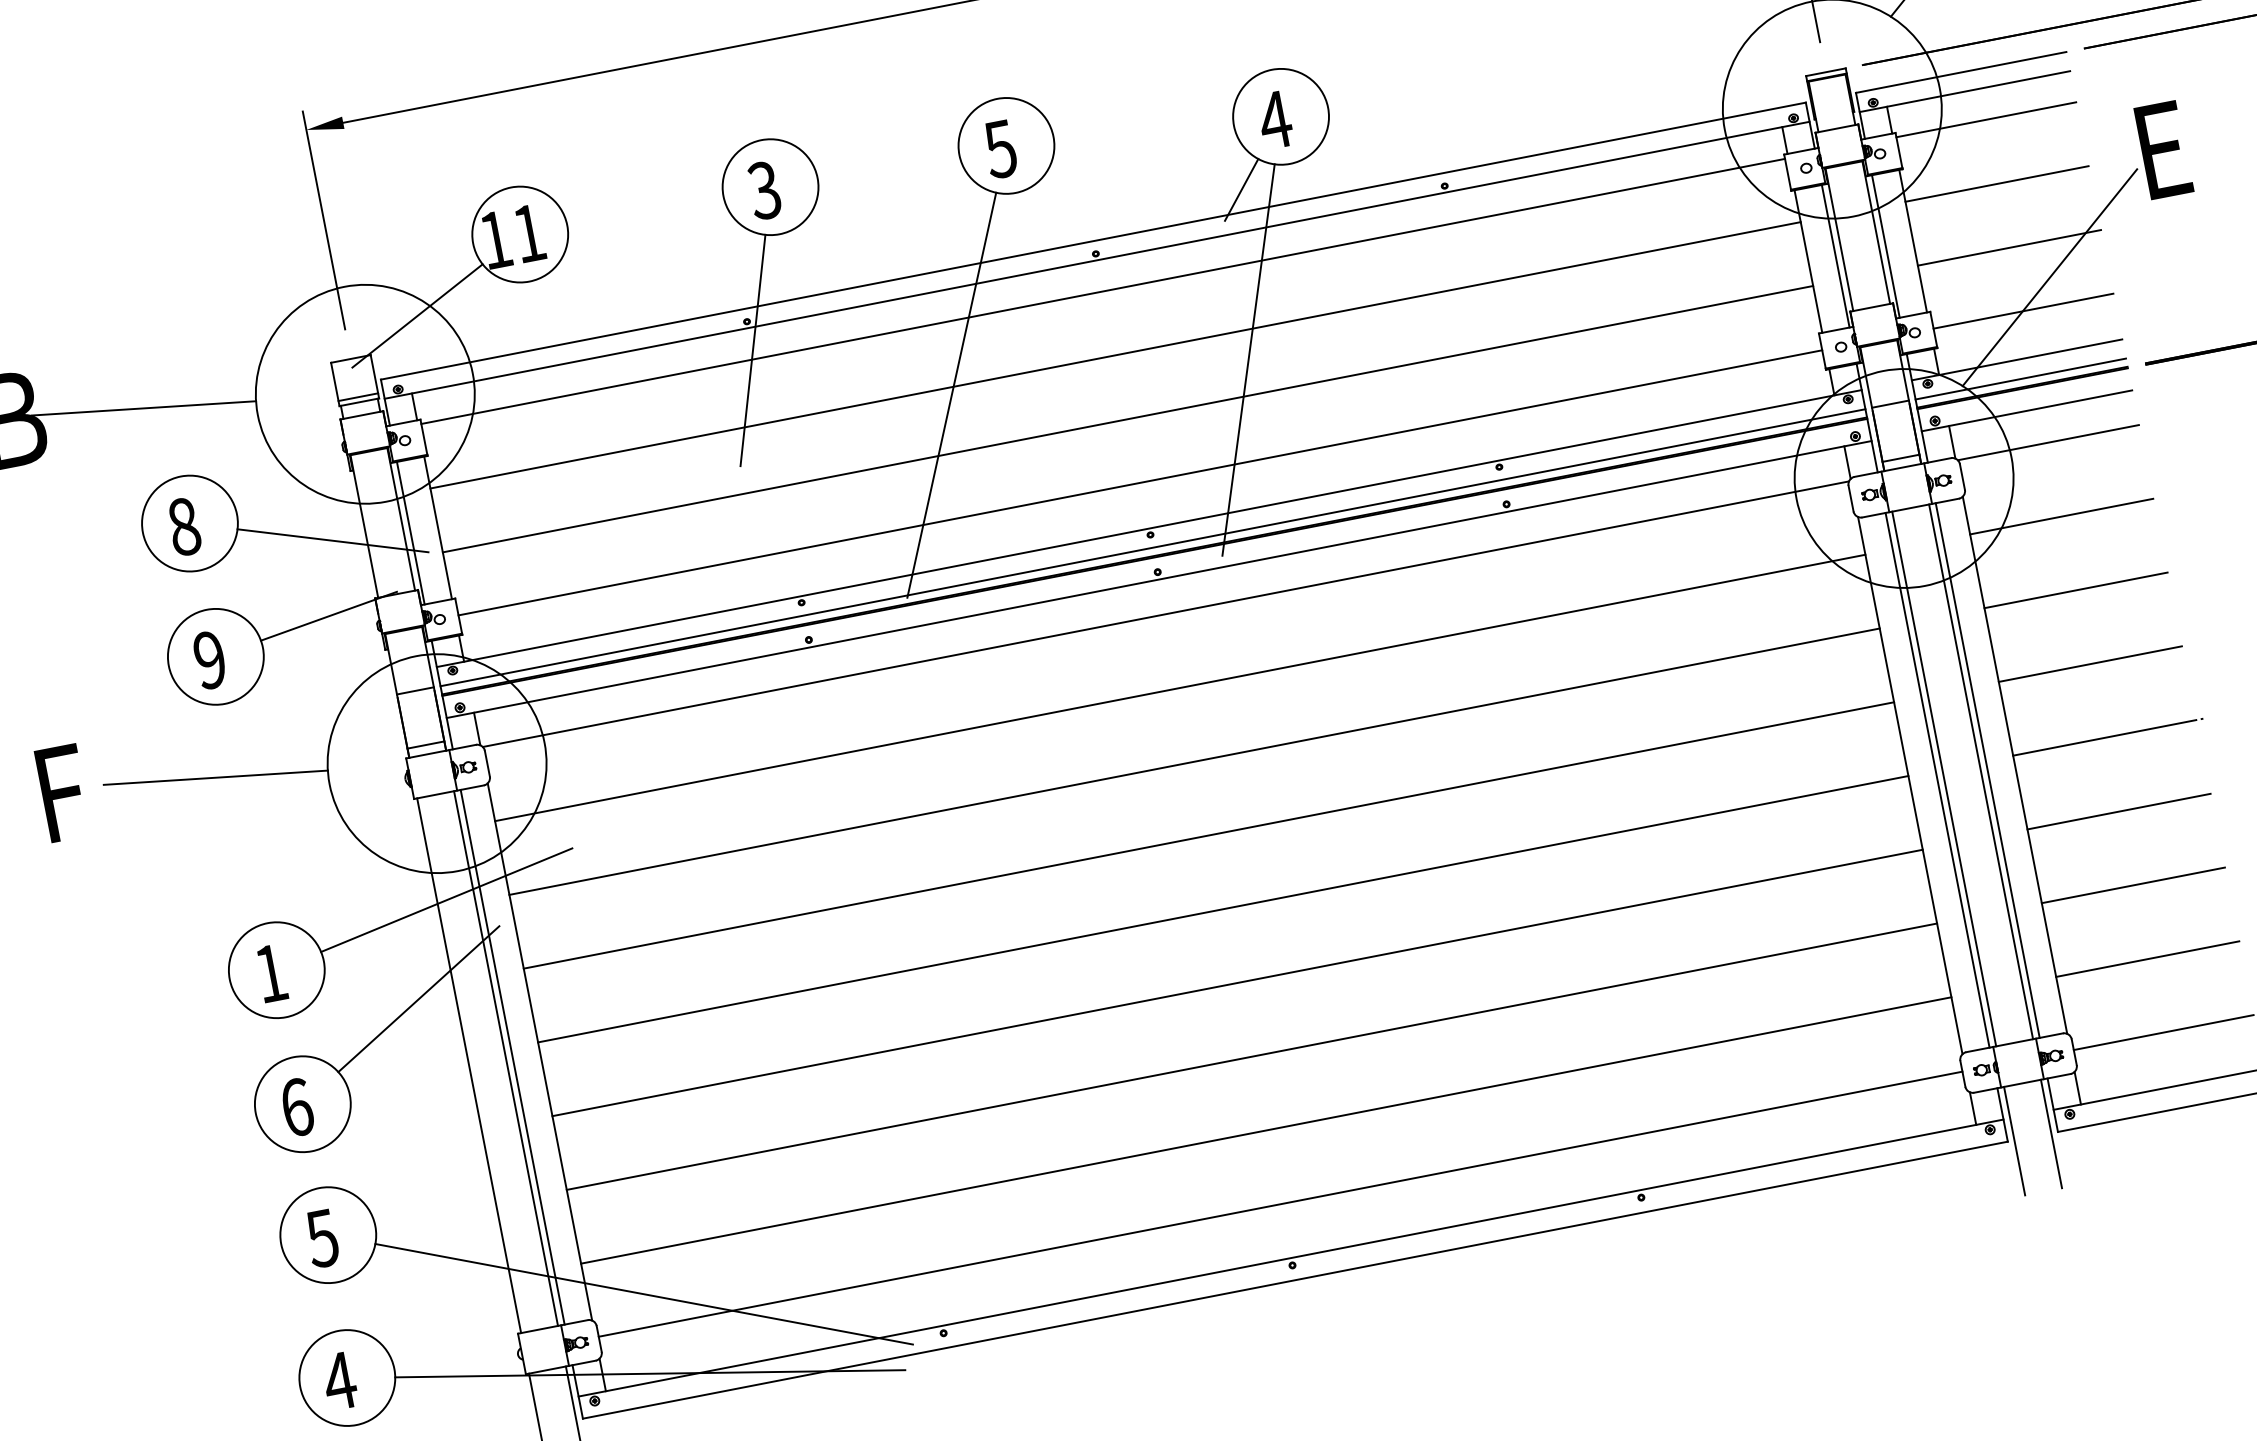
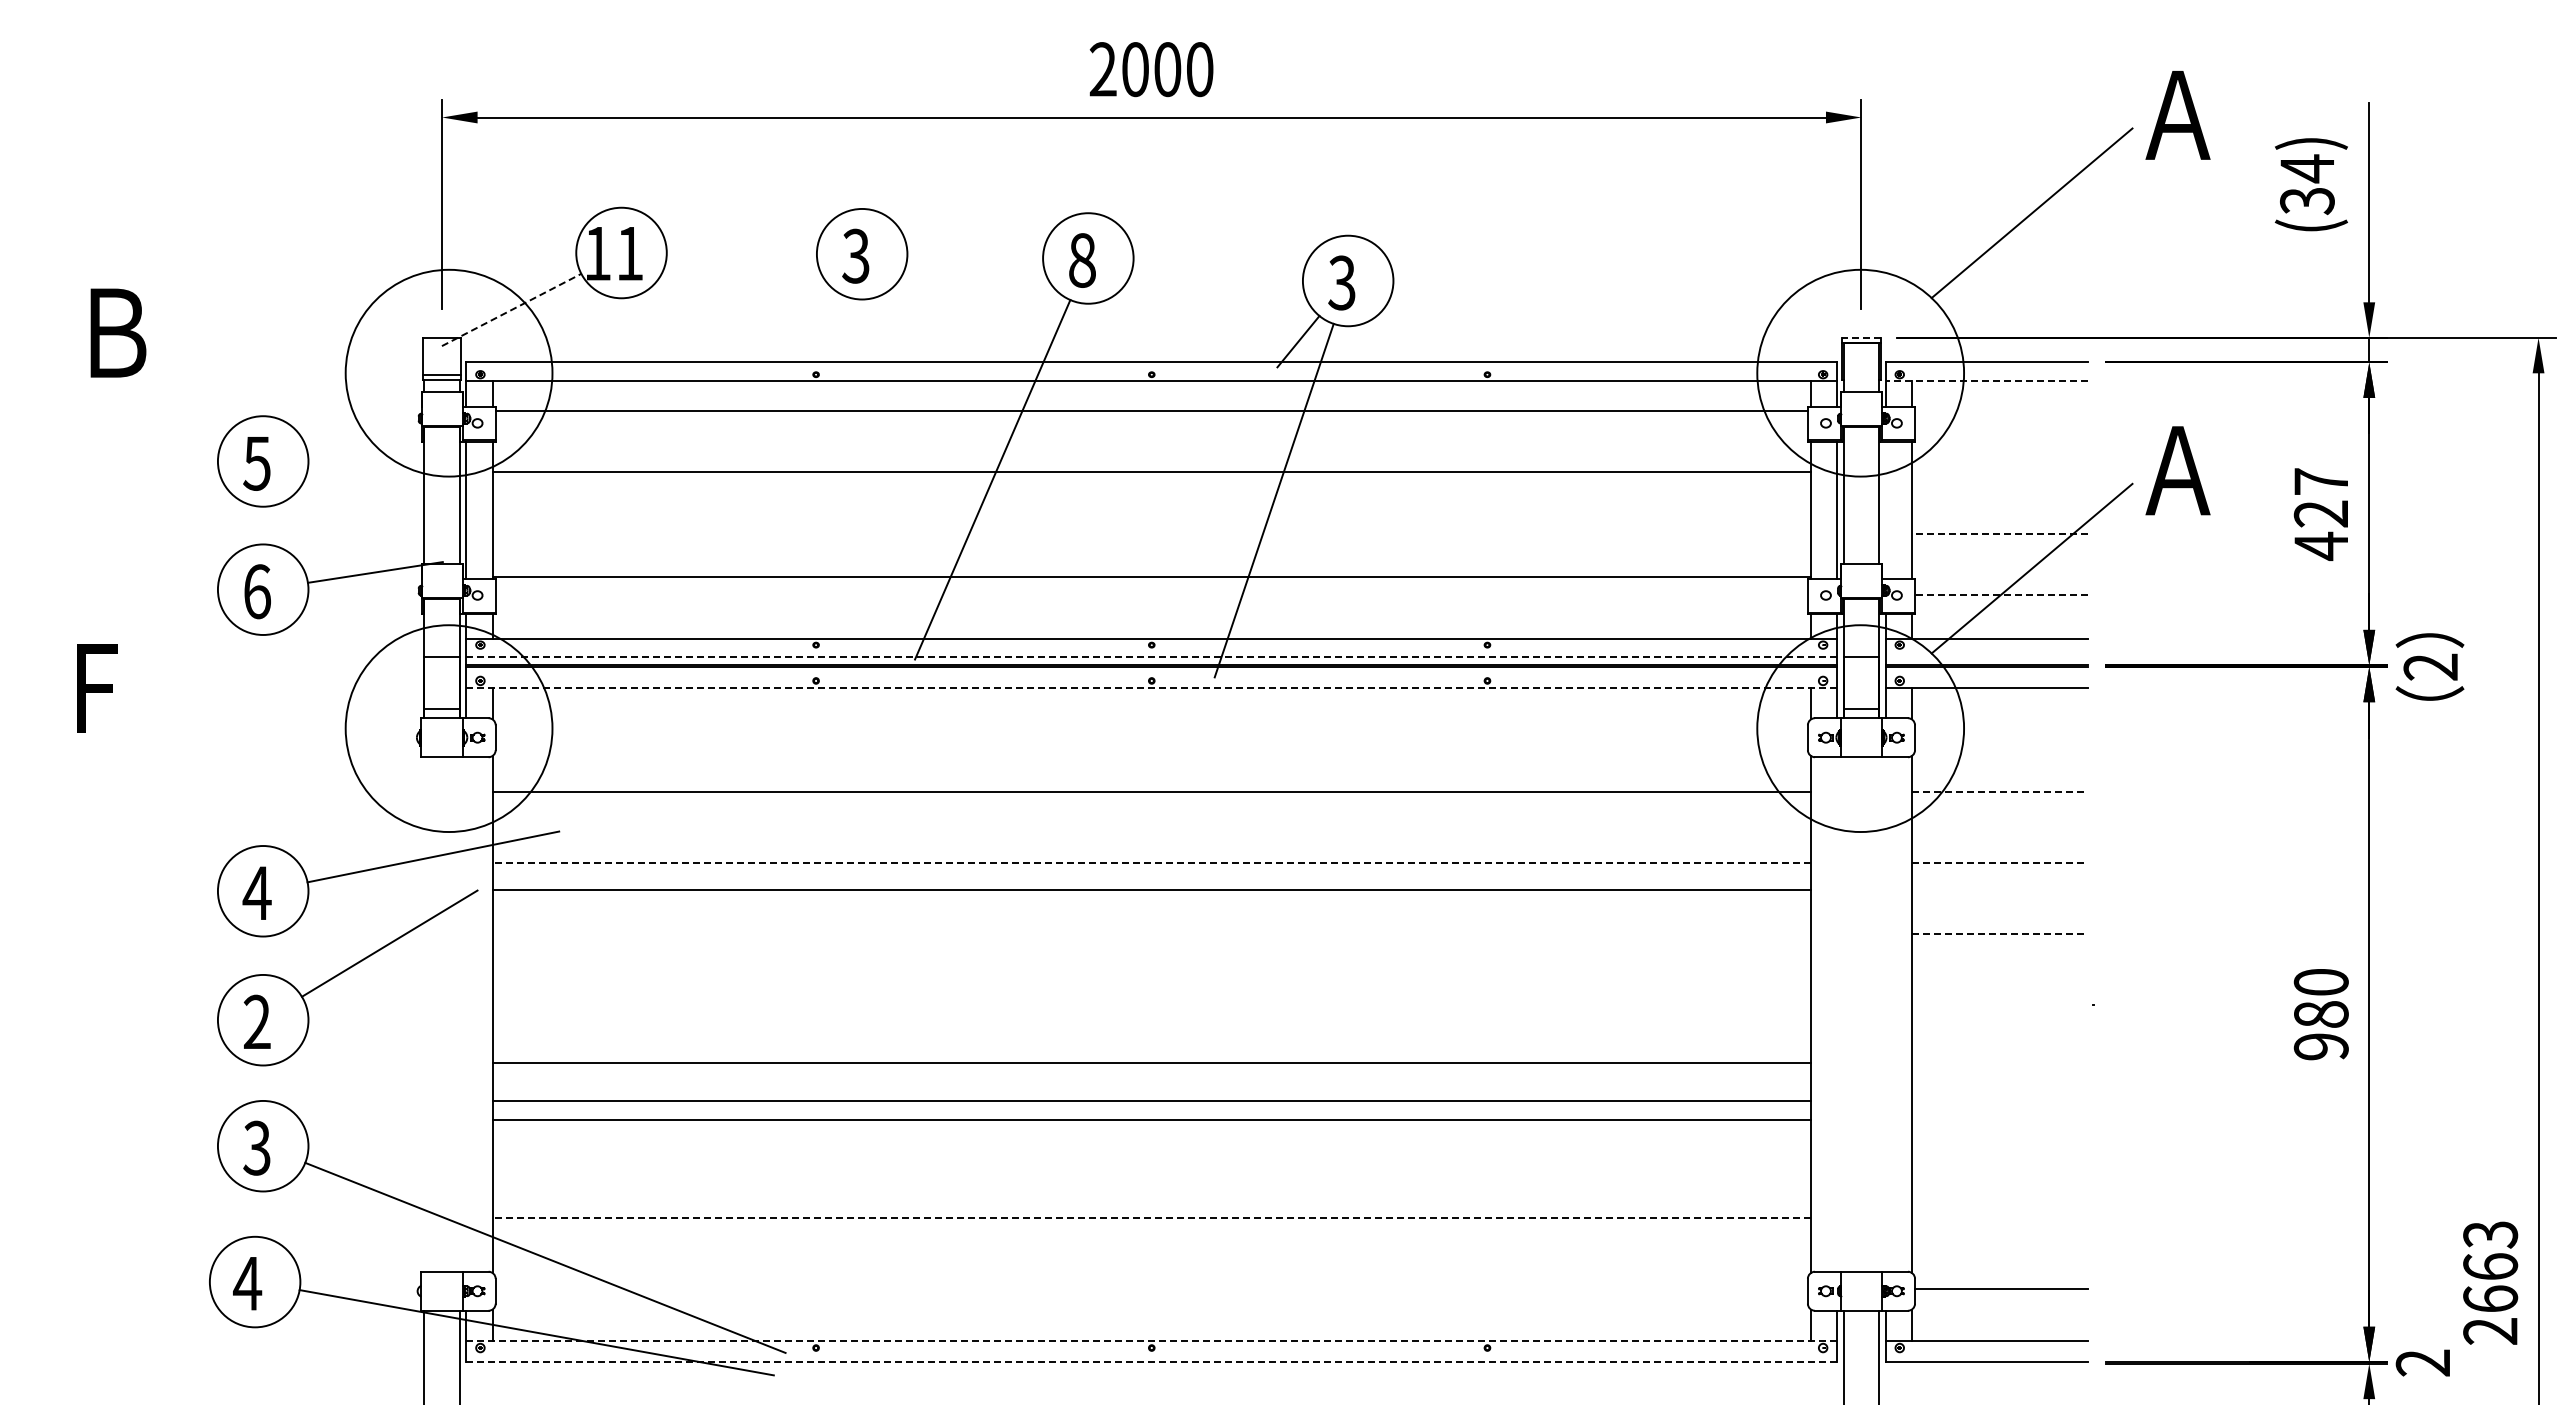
line: (1824, 72) -> (1860, 337), solid -> dashed
line: (1964, 91) -> (1986, 380), solid -> dashed
text: (1274, 119) -> (1341, 282), 4 -> 3
line: (1986, 119) -> (2001, 410), removed
text: (2179, 146) -> (2175, 470), E -> Ａ
text: (999, 149) -> (1081, 260), 5 -> 8
line: (1996, 184) -> (1999, 472), removed
line: (1885, 245) -> (1885, 509), removed
line: (2008, 247) -> (1999, 533), solid -> dashed
line: (2023, 311) -> (2001, 595), solid -> dashed
line: (417, 315) -> (511, 309), solid -> dashed
line: (753, 350) -> (816, 402), removed
line: (2020, 379) -> (1986, 657), removed
line: (143, 407) -> (241, 345), removed
line: (1127, 418) -> (1151, 576), moved
line: (2047, 442) -> (2000, 721), removed
line: (1140, 483) -> (1151, 595), removed
line: (2062, 516) -> (2000, 792), solid -> dashed
text: (183, 527) -> (256, 463), 8 -> 5
line: (332, 541) -> (392, 503), removed
line: (1152, 547) -> (1151, 657), solid -> dashed
line: (1158, 580) -> (1151, 688), solid -> dashed
line: (2076, 590) -> (2000, 863), solid -> dashed
line: (1165, 614) -> (1151, 721), removed
text: (210, 659) -> (257, 591), 9 -> 6
line: (2090, 664) -> (2000, 934), solid -> dashed
line: (2104, 738) -> (1999, 1005), removed
line: (1194, 761) -> (1151, 863), solid -> dashed
line: (1987, 770) -> (1885, 1014), removed
line: (1981, 771) -> (1879, 1014), removed
line: (215, 777) -> (241, 701), removed
line: (1943, 779) -> (1843, 1014), removed
line: (1937, 780) -> (1837, 1014), removed
line: (2118, 811) -> (1999, 1076), removed
line: (1208, 835) -> (1151, 890), moved
line: (2132, 885) -> (1999, 1147), removed
line: (1223, 909) -> (1151, 1063), moved
line: (2147, 959) -> (1999, 1218), removed
text: (270, 972) -> (256, 892), 1 -> 4
line: (1237, 983) -> (1151, 1120), moved
line: (512, 1057) -> (466, 1014), removed
line: (1251, 1057) -> (1151, 1101), moved
line: (505, 1058) -> (459, 1014), removed
line: (469, 1065) -> (424, 1014), removed
text: (296, 1106) -> (256, 1021), 6 -> 2
line: (1266, 1130) -> (1151, 1218), solid -> dashed
line: (1280, 1204) -> (1151, 1289), removed
text: (321, 1237) -> (256, 1147), 5 -> 3
line: (1290, 1257) -> (1151, 1340), solid -> dashed
line: (1295, 1280) -> (1151, 1362), solid -> dashed

